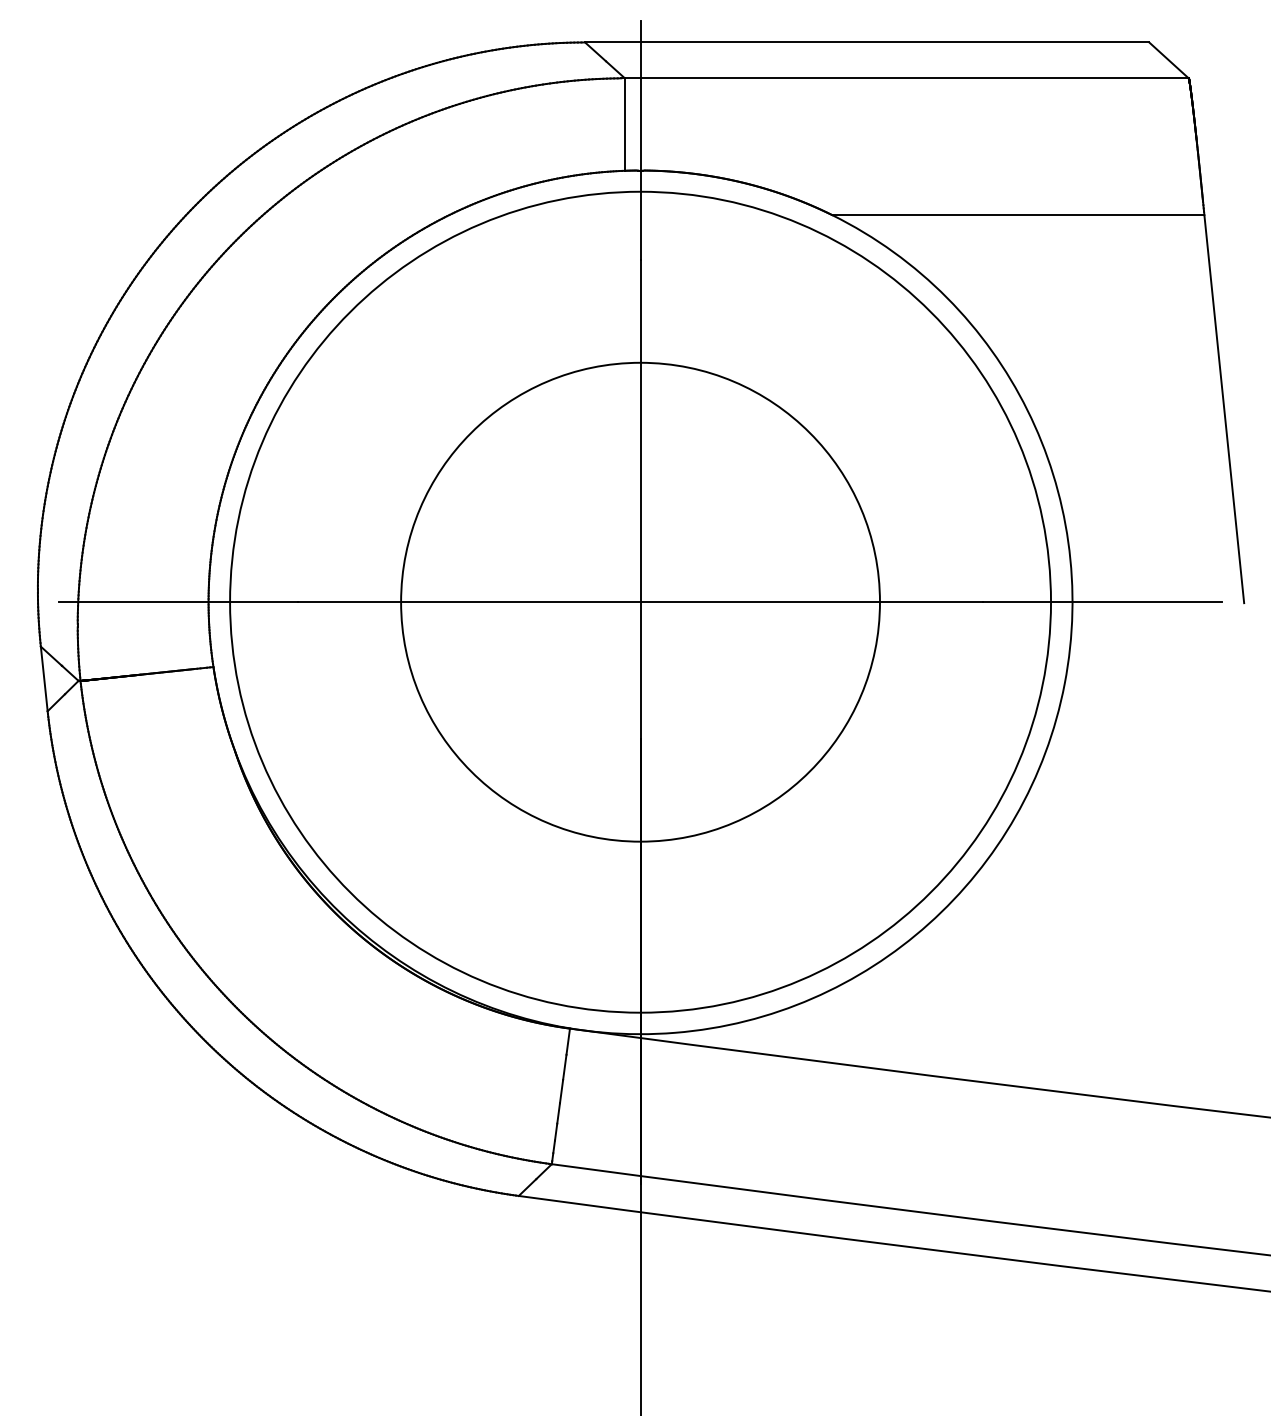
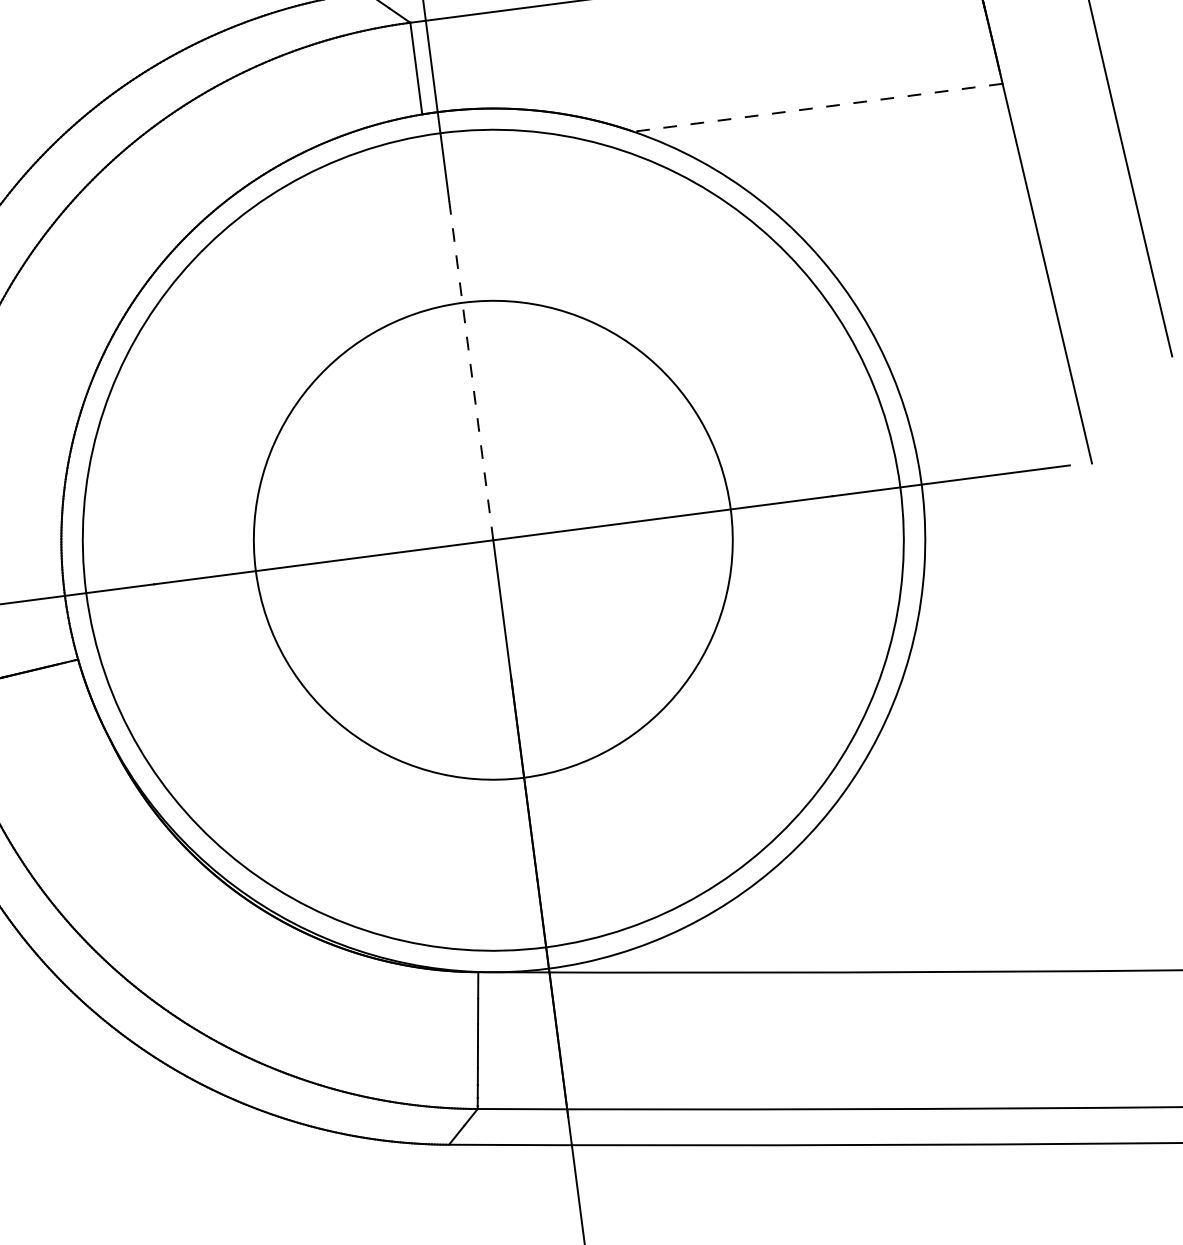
line: (1017, 215) -> (817, 108), solid -> dashed
line: (640, 430) -> (471, 369), solid -> dashed

